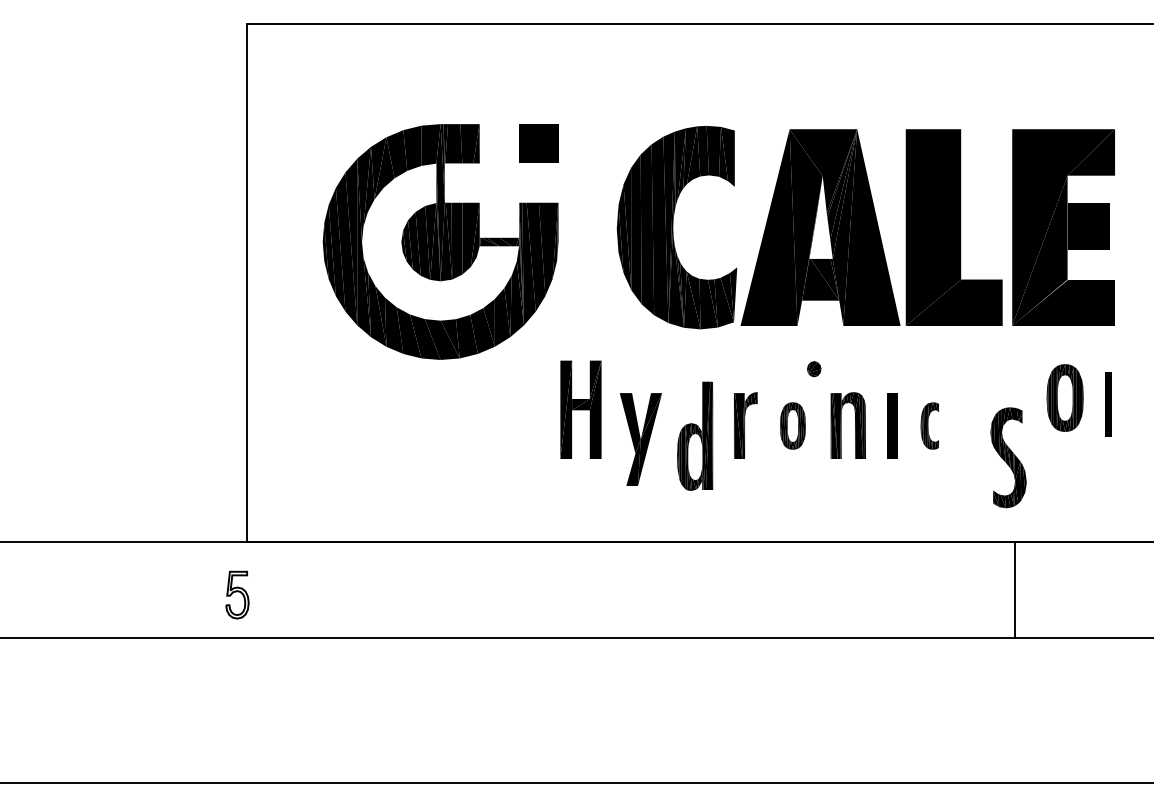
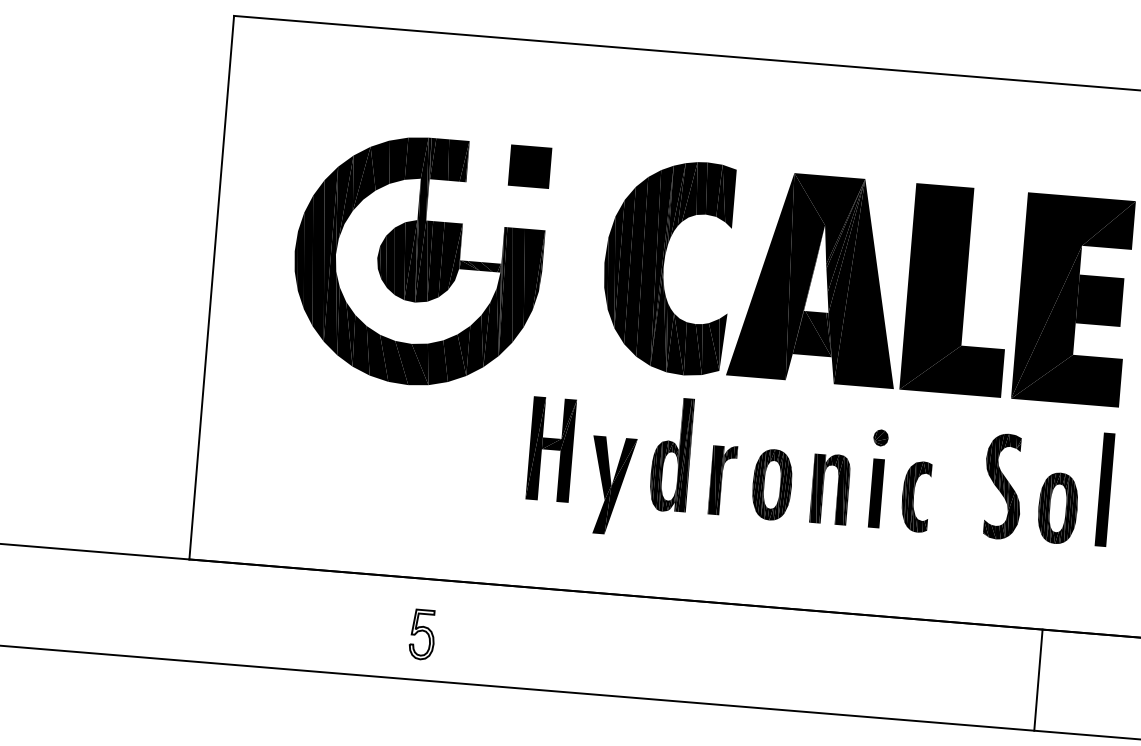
part: (814, 369) -> (881, 438), moved
part: (1064, 397) -> (1057, 507), moved
part: (1108, 404) -> (1105, 489), size x1.67
part: (792, 425) -> (771, 484), size x1.43
part: (929, 425) -> (915, 496), size x1.43
part: (695, 435) -> (671, 453), moved
part: (1008, 457) -> (1003, 486), moved
line: (1015, 590) -> (1038, 680), moved
part: (237, 594) -> (422, 634), moved

